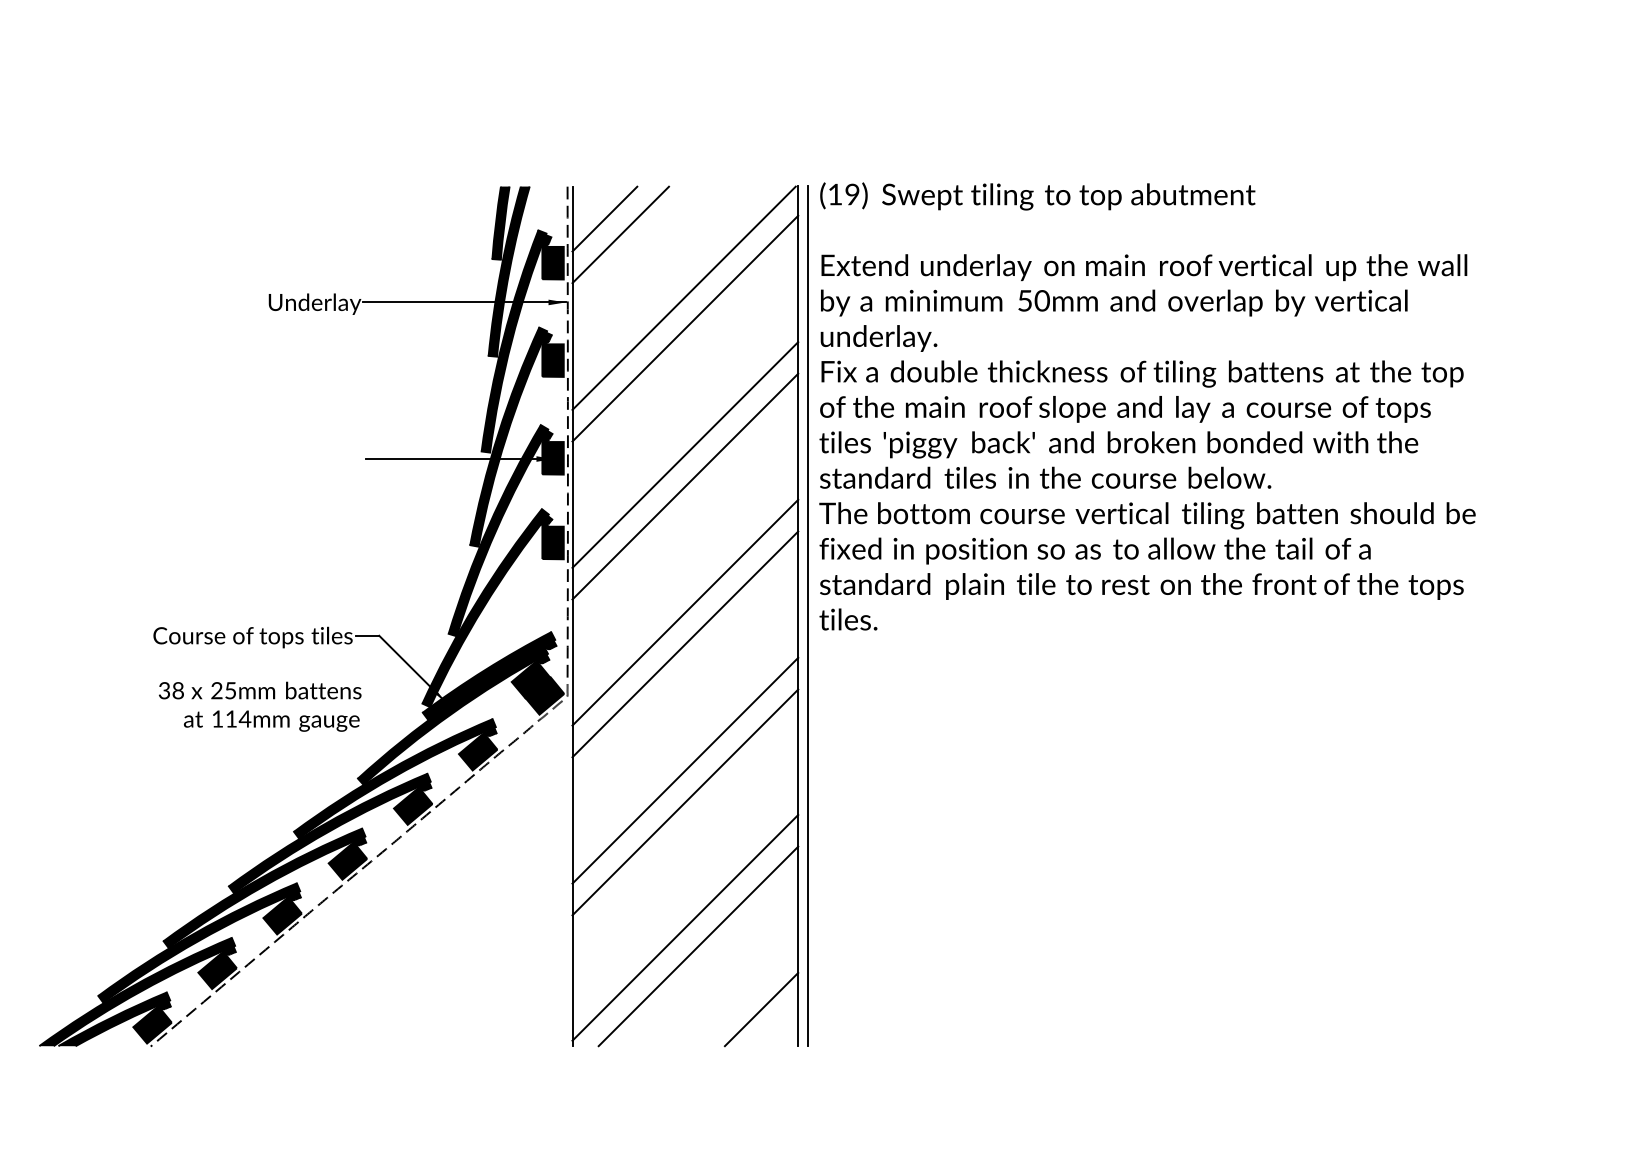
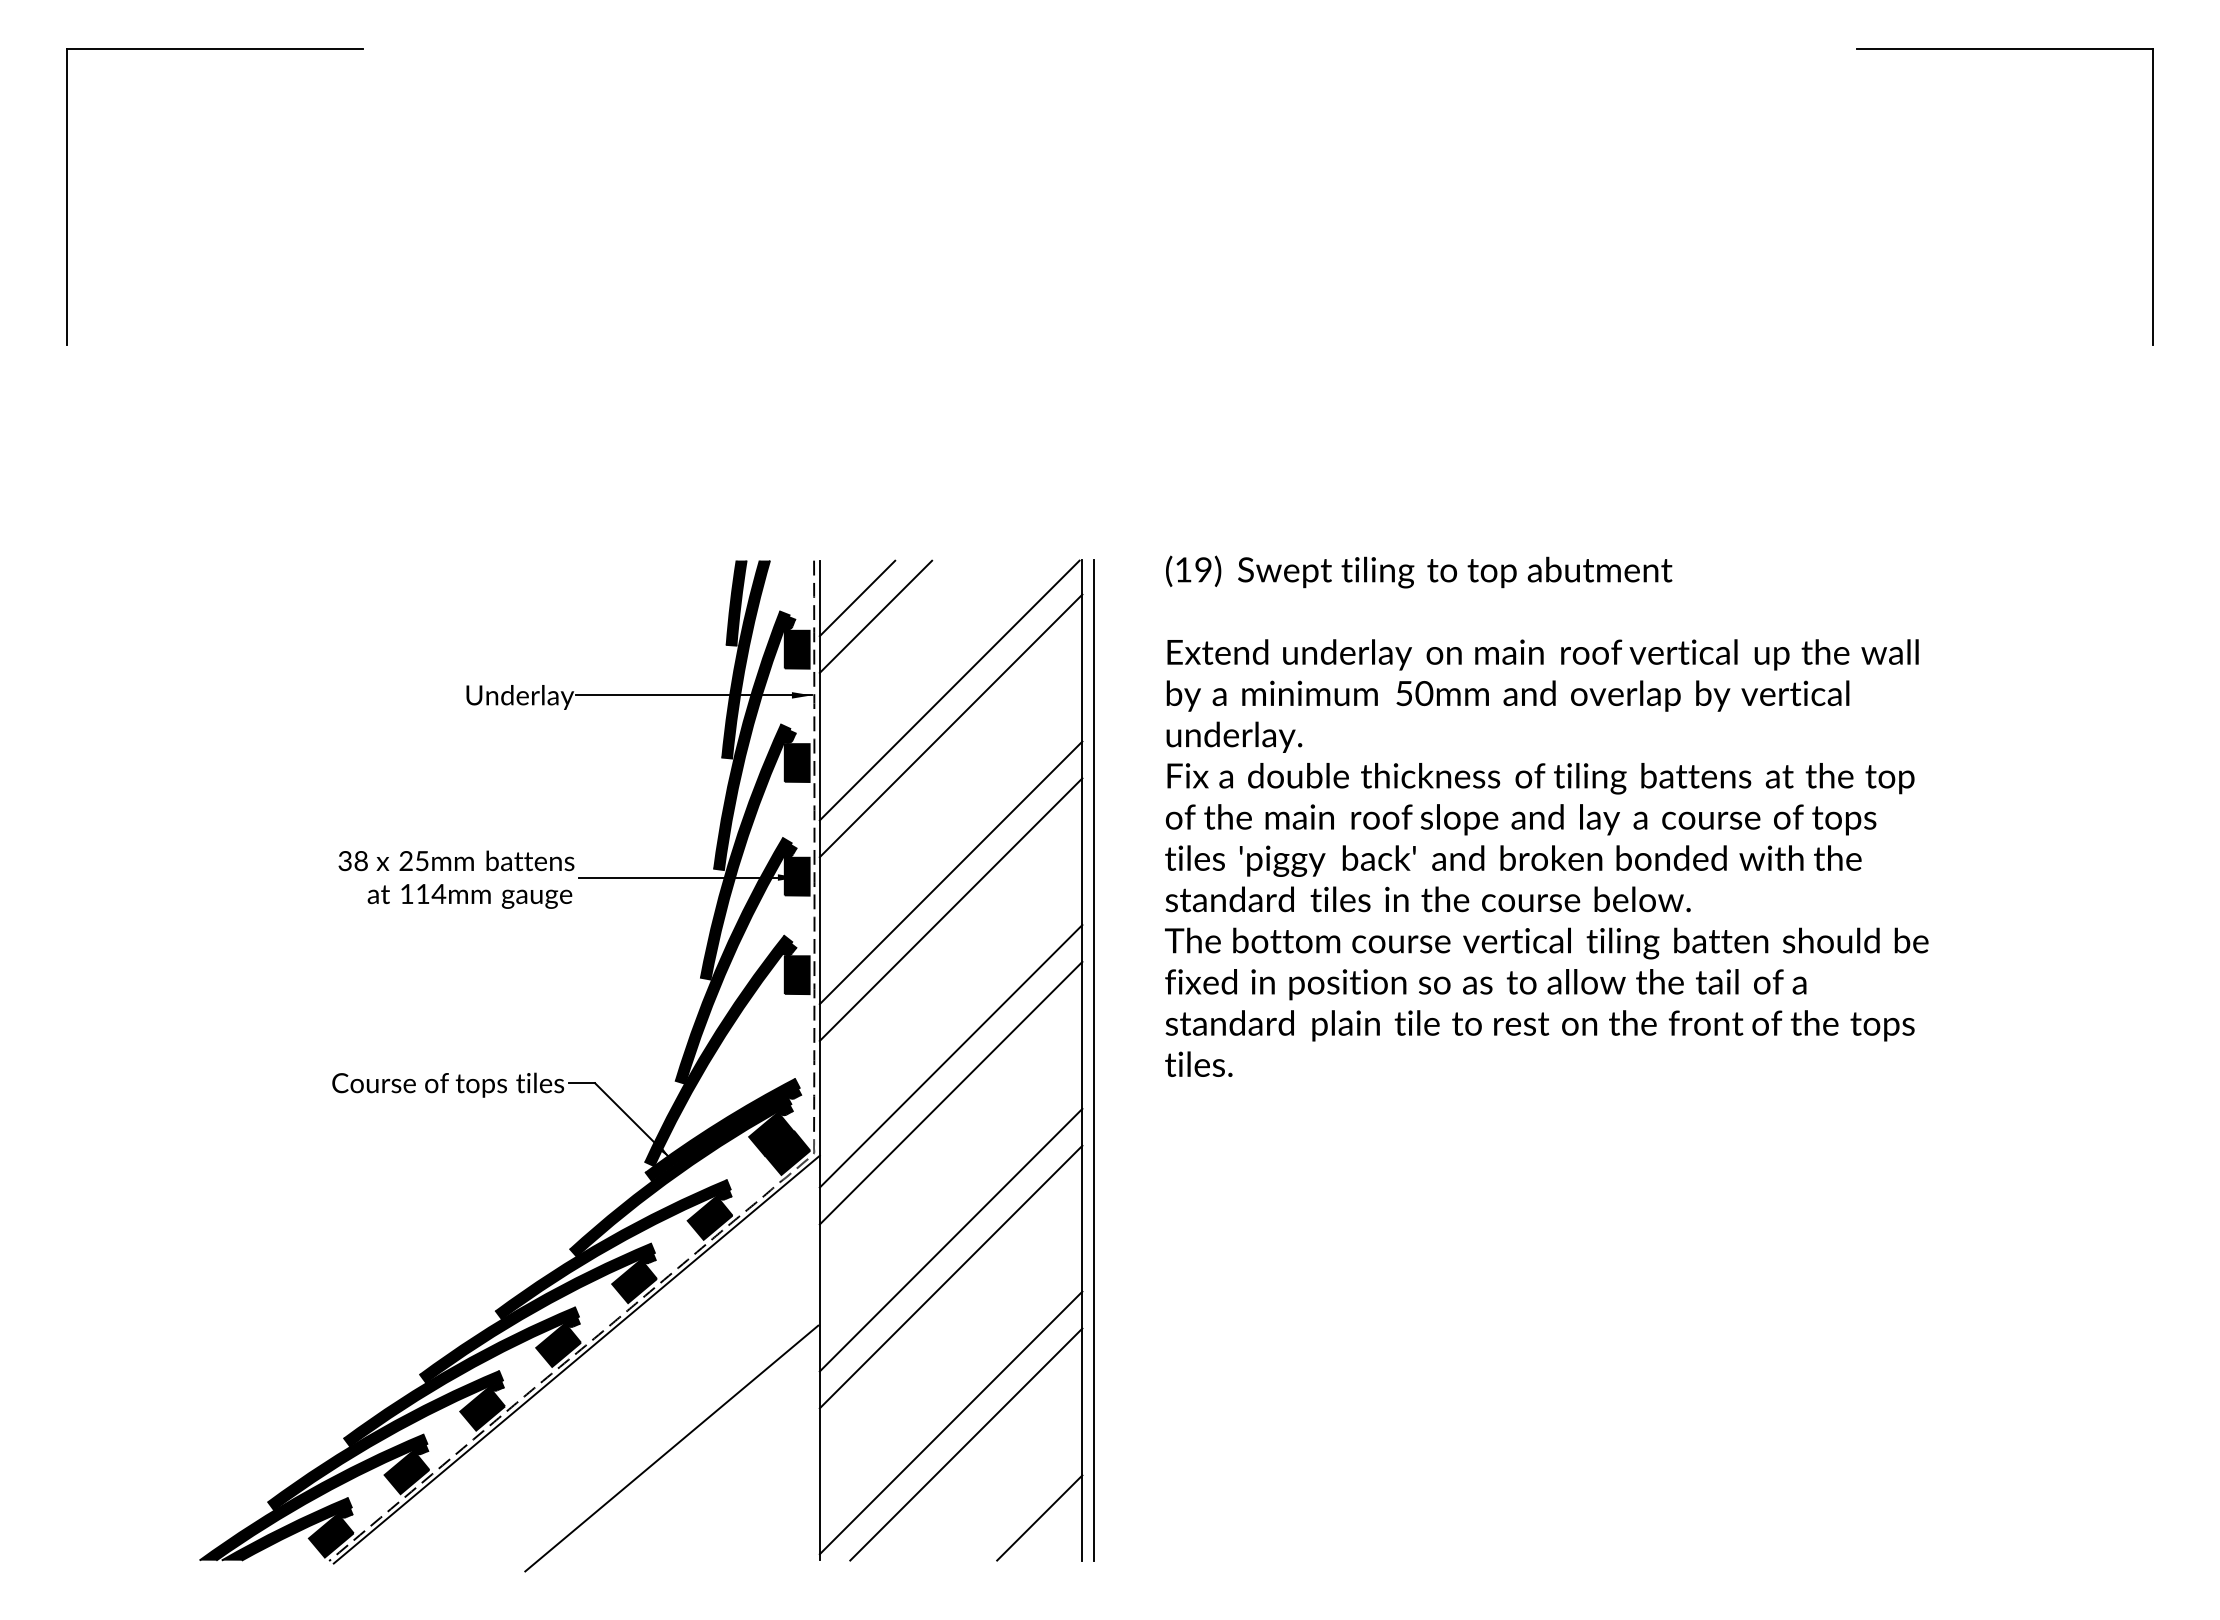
text: (1147, 405) -> (1546, 815), moved
text: (260, 706) -> (456, 879), moved
line: (363, 873) -> (576, 1359), added
line: (445, 949) -> (671, 1448), added

